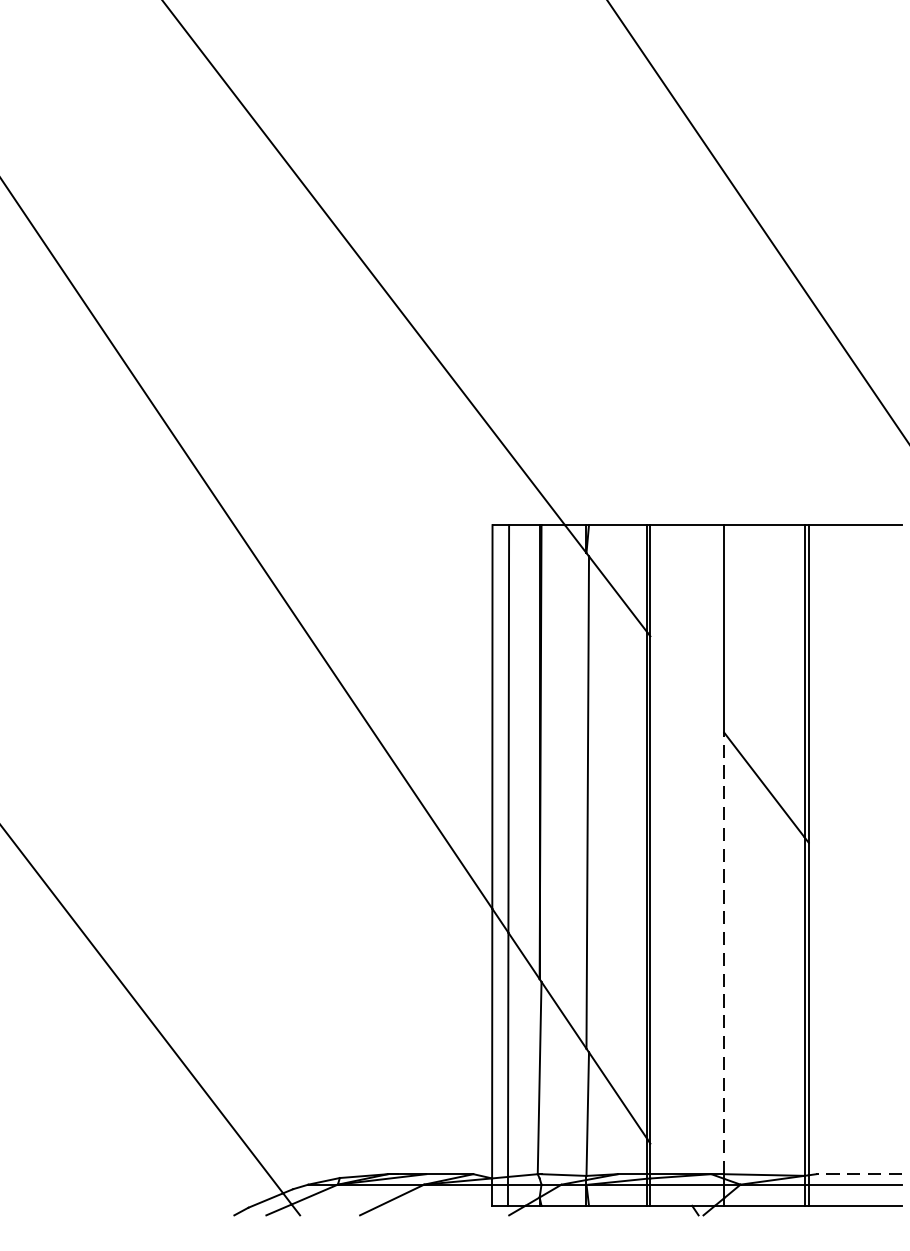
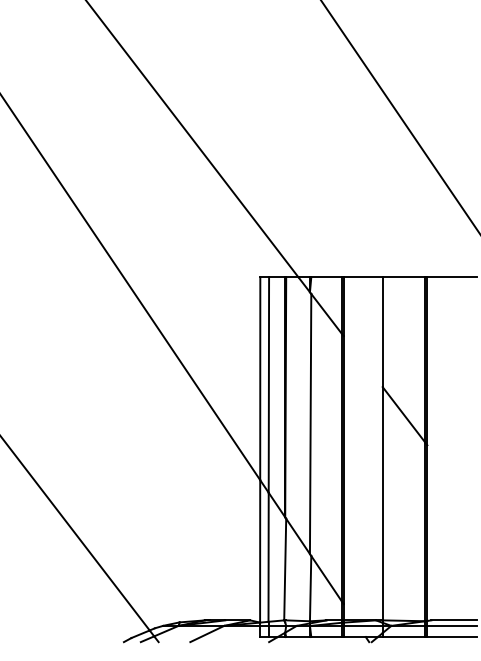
line: (723, 952) -> (382, 503), dashed -> solid
line: (860, 1174) -> (454, 620), dashed -> solid

